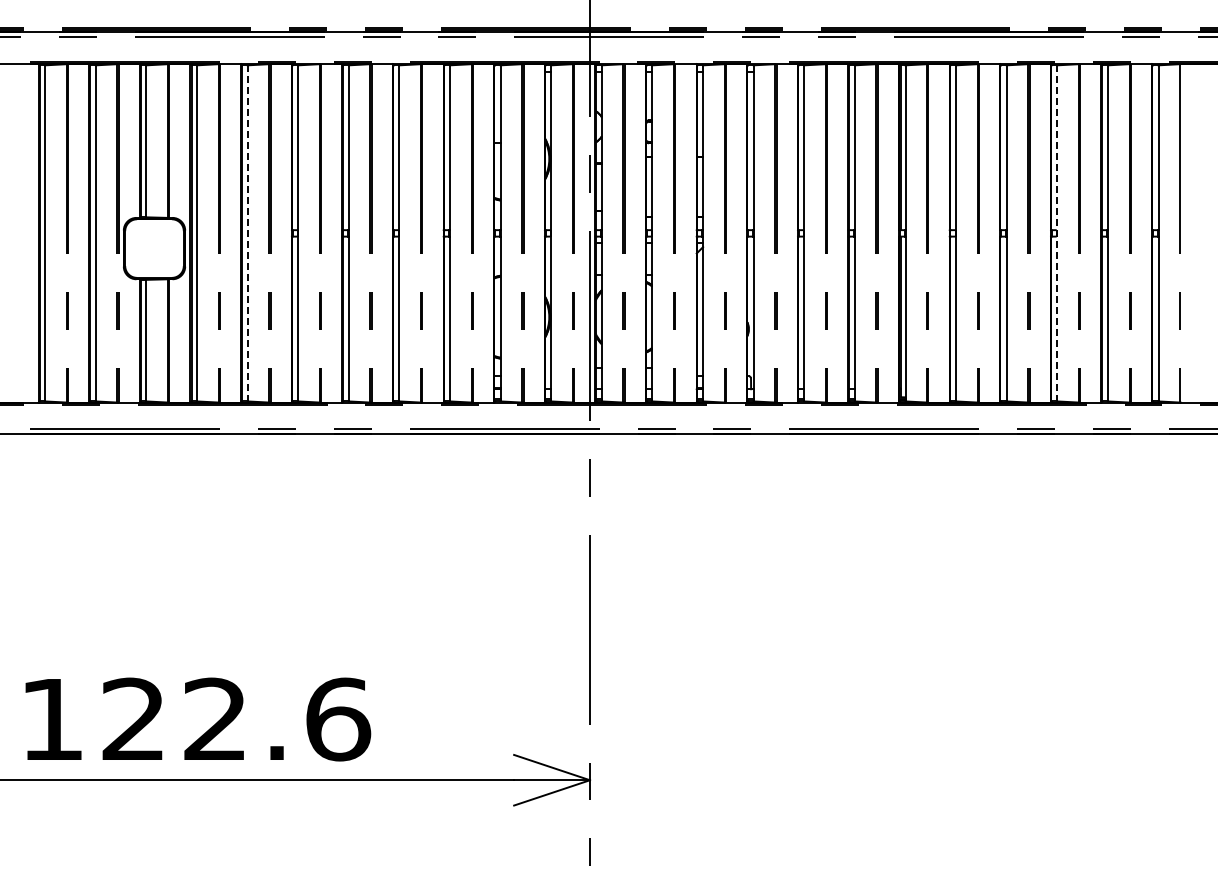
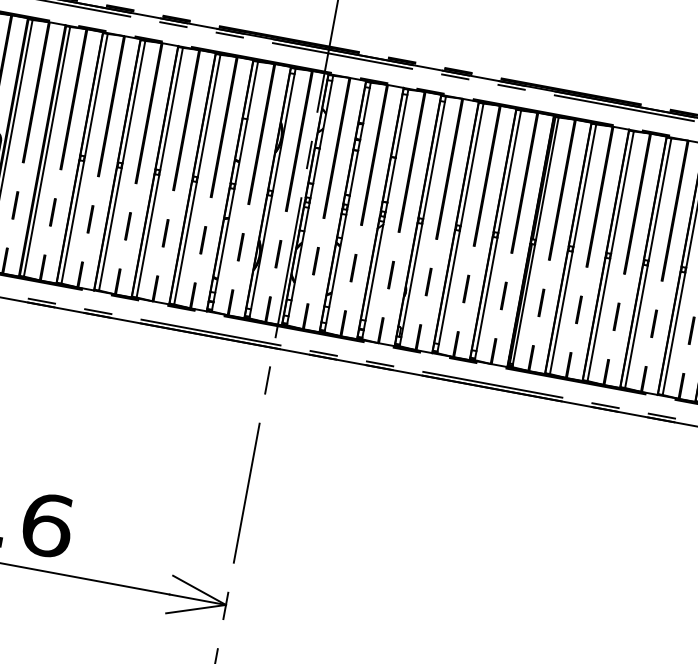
line: (247, 233) -> (46, 151), dashed -> solid
line: (1057, 233) -> (648, 263), dashed -> solid

